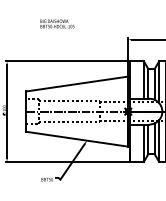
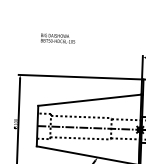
text: (57, 23) -> (58, 38), moved

